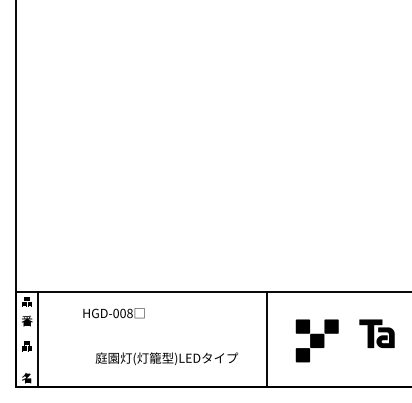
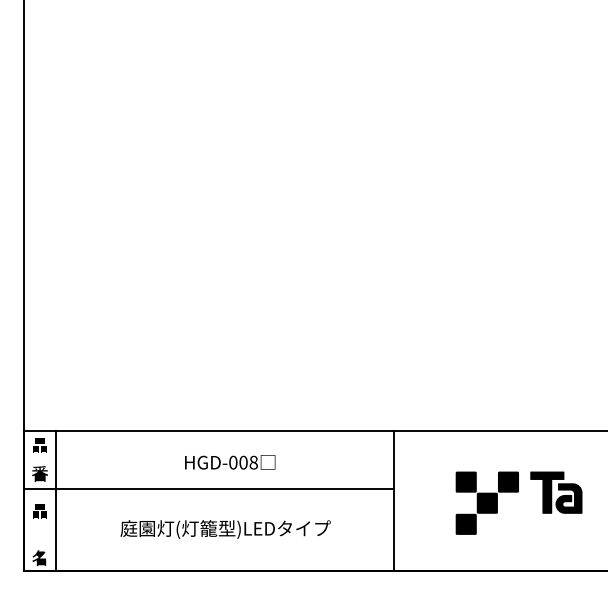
part: (113, 313) -> (229, 462), moved
line: (141, 331) -> (208, 489), added
part: (316, 340) -> (486, 502), moved
part: (166, 358) -> (225, 529), moved

